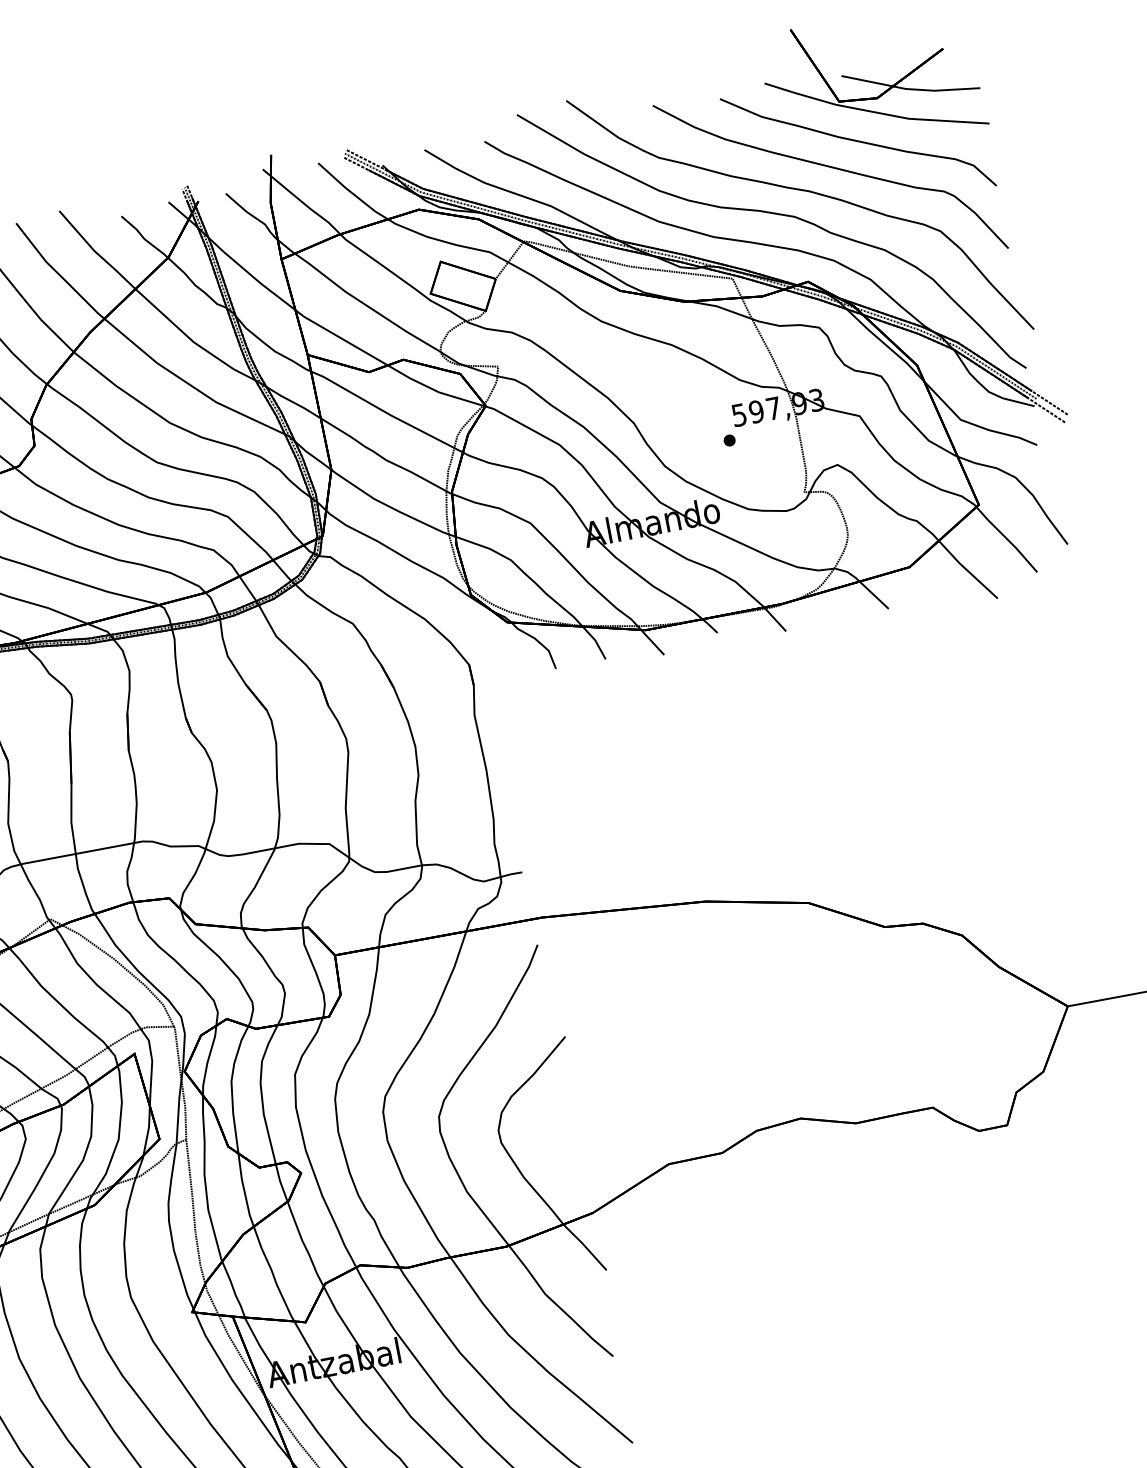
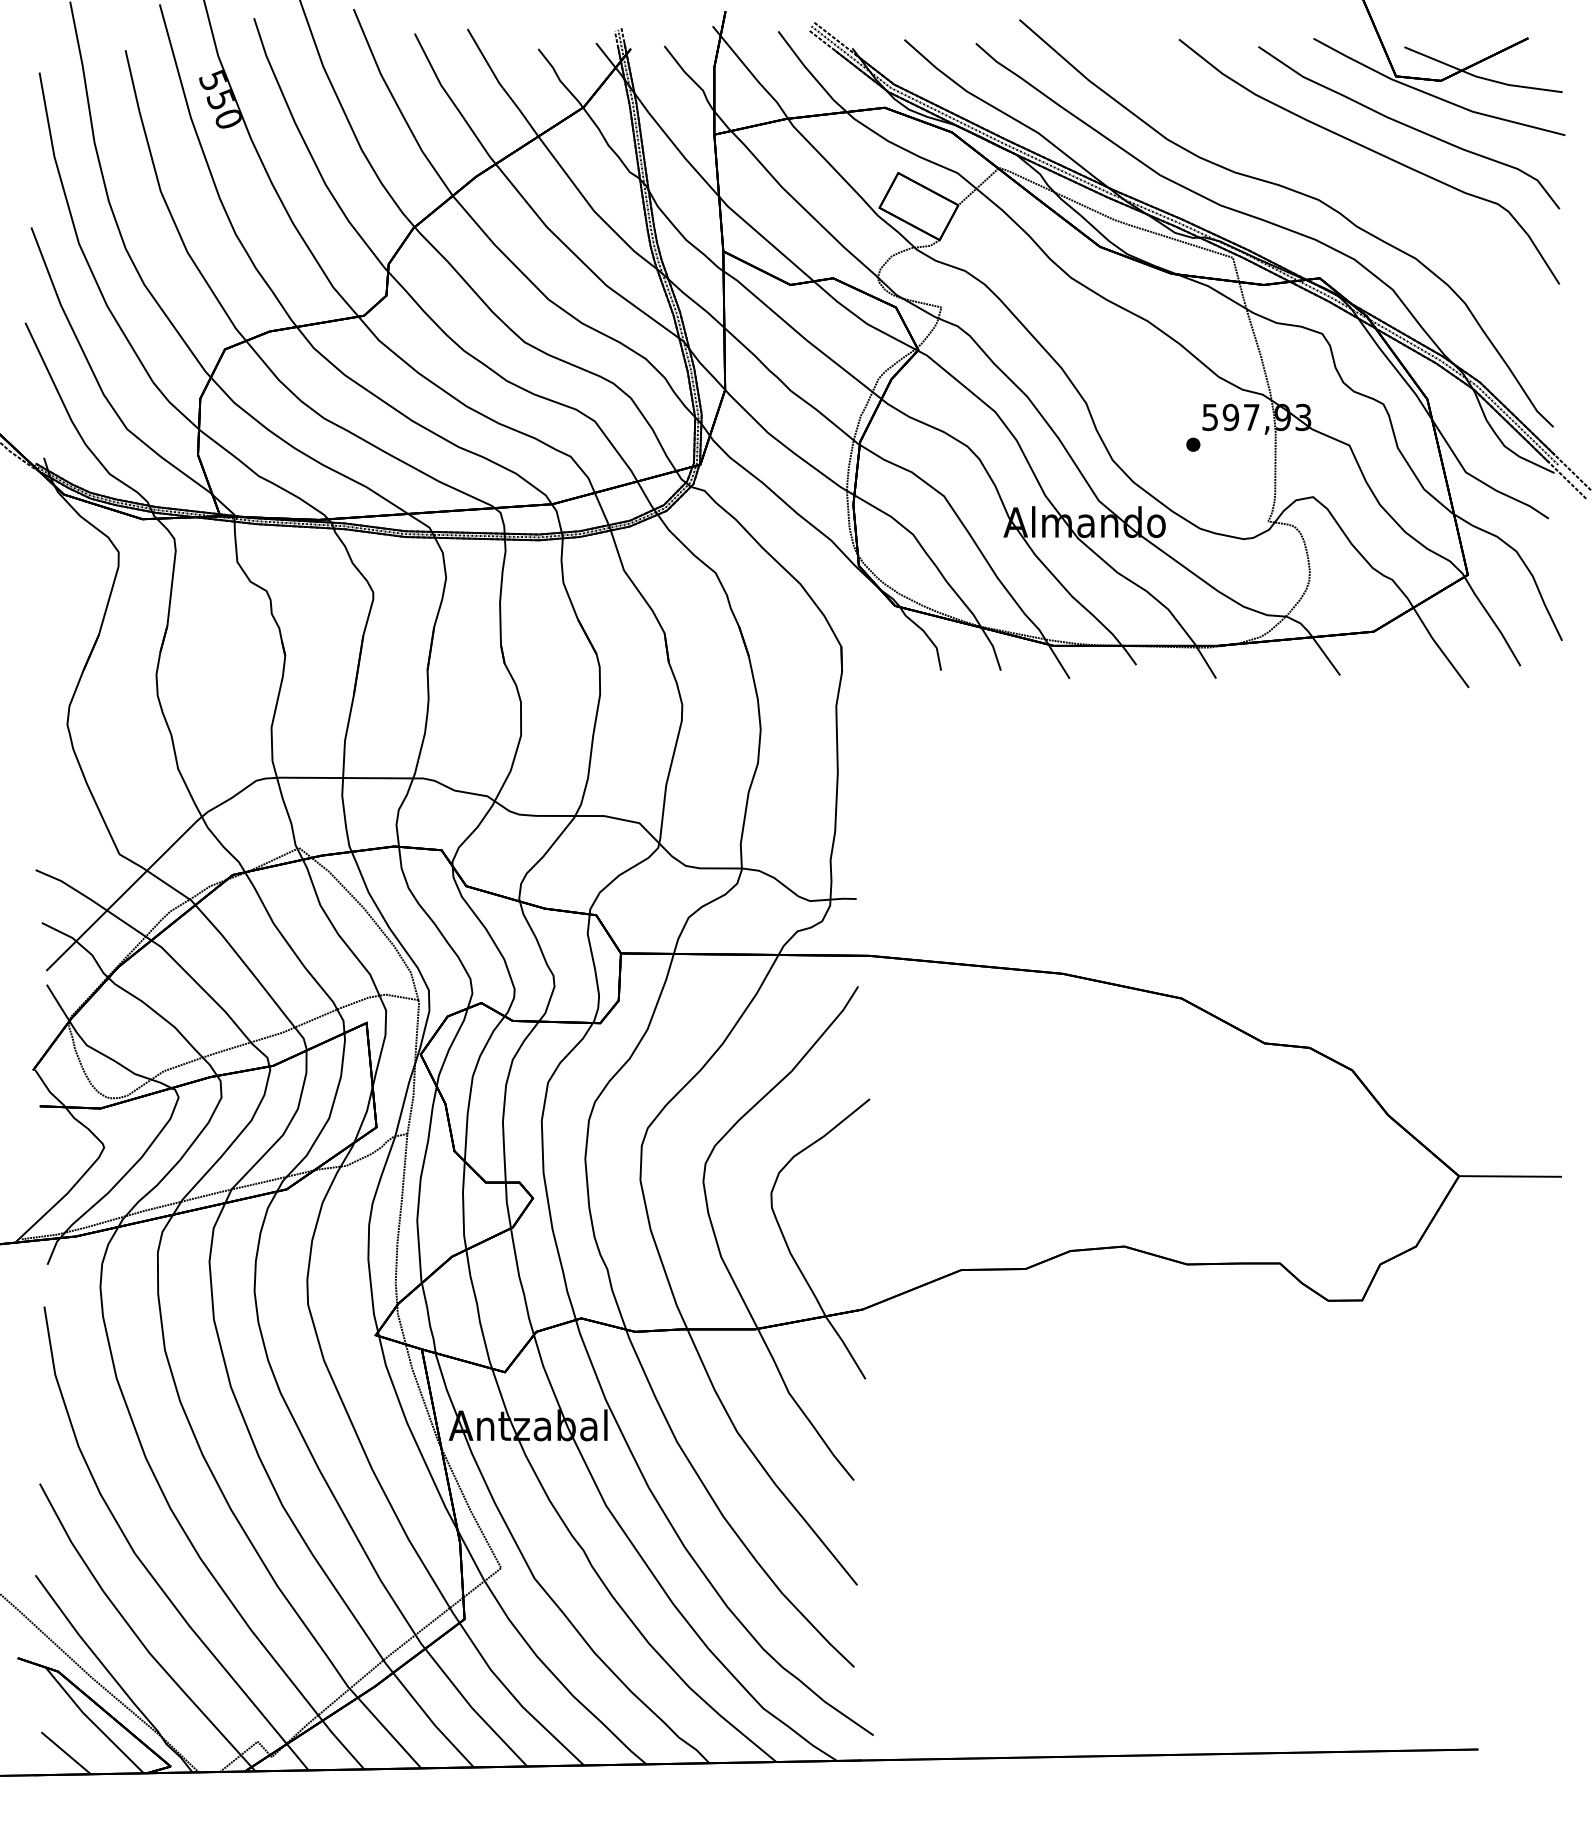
part: (806, 191) -> (1337, 173), removed

